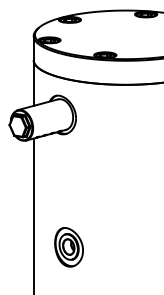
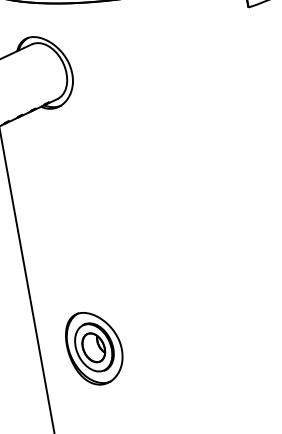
part: (68, 247) -> (93, 348), moved

